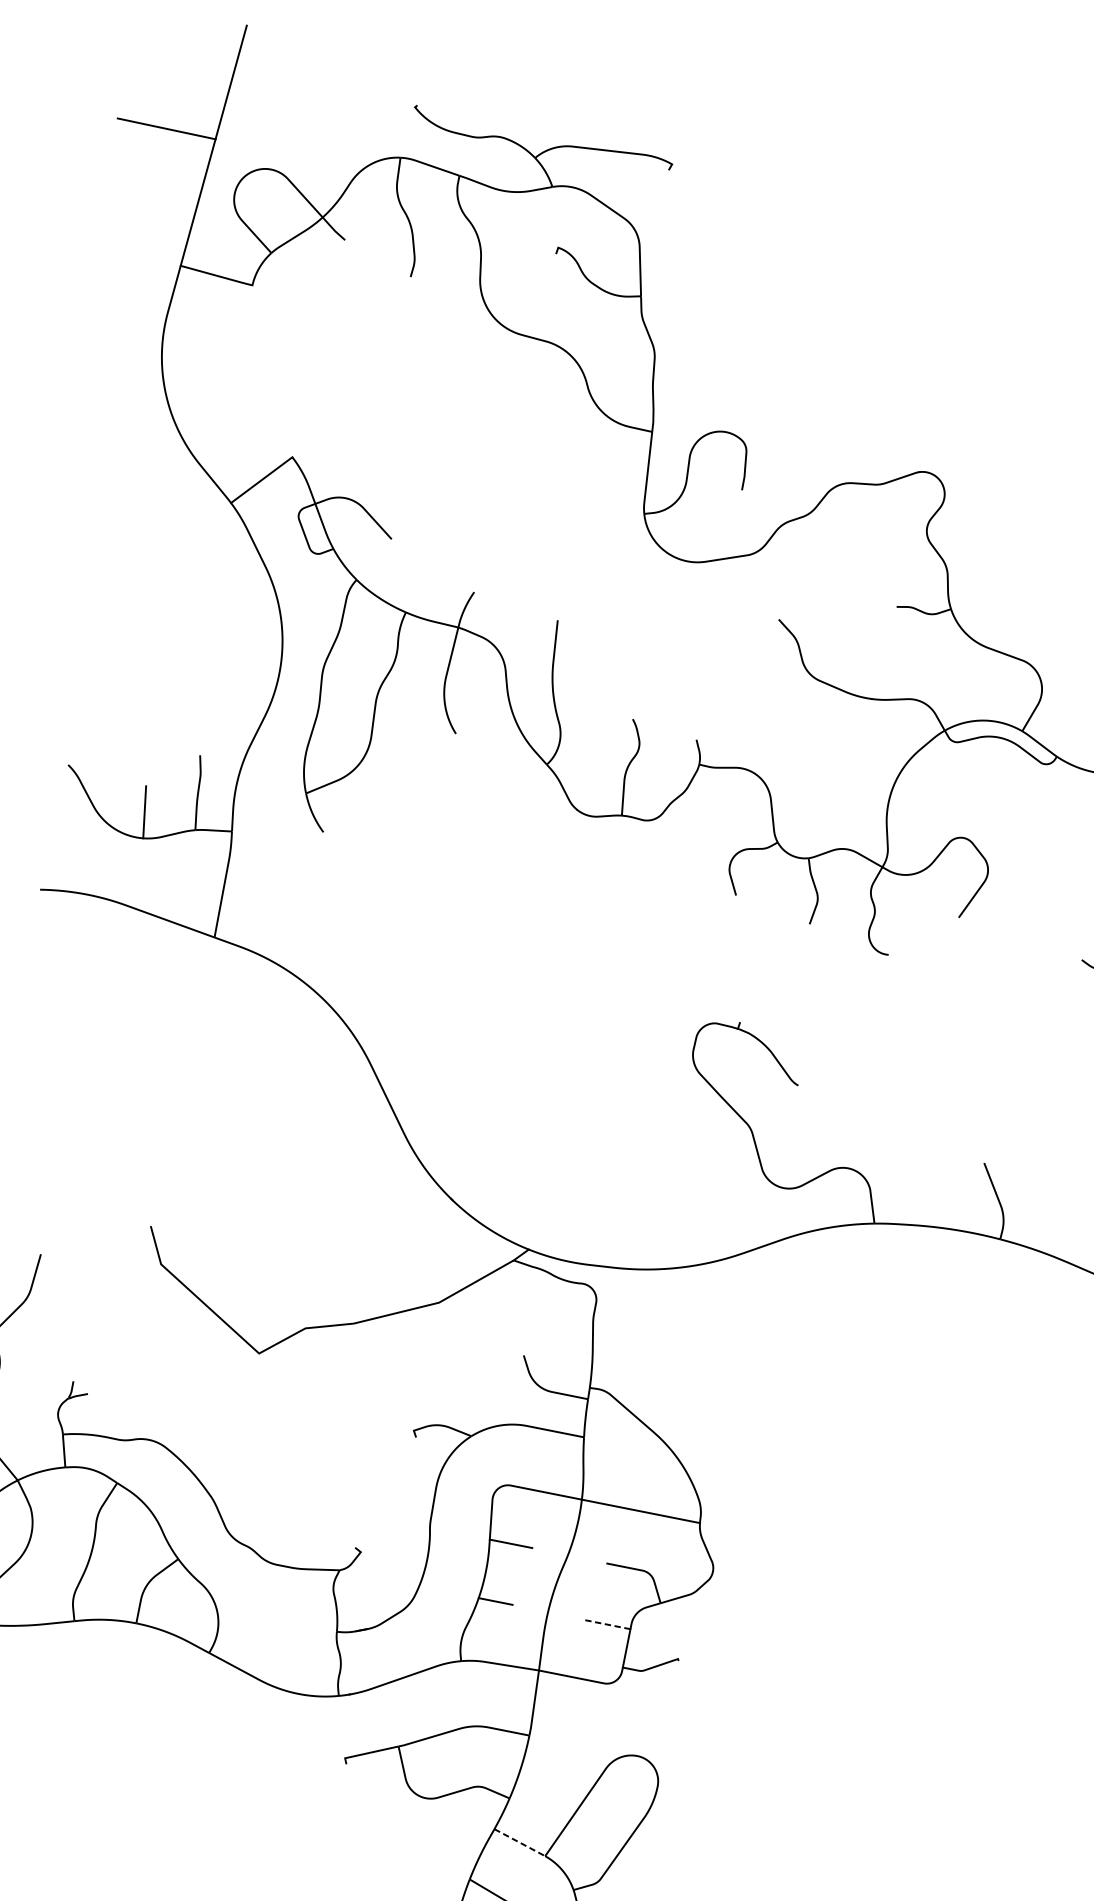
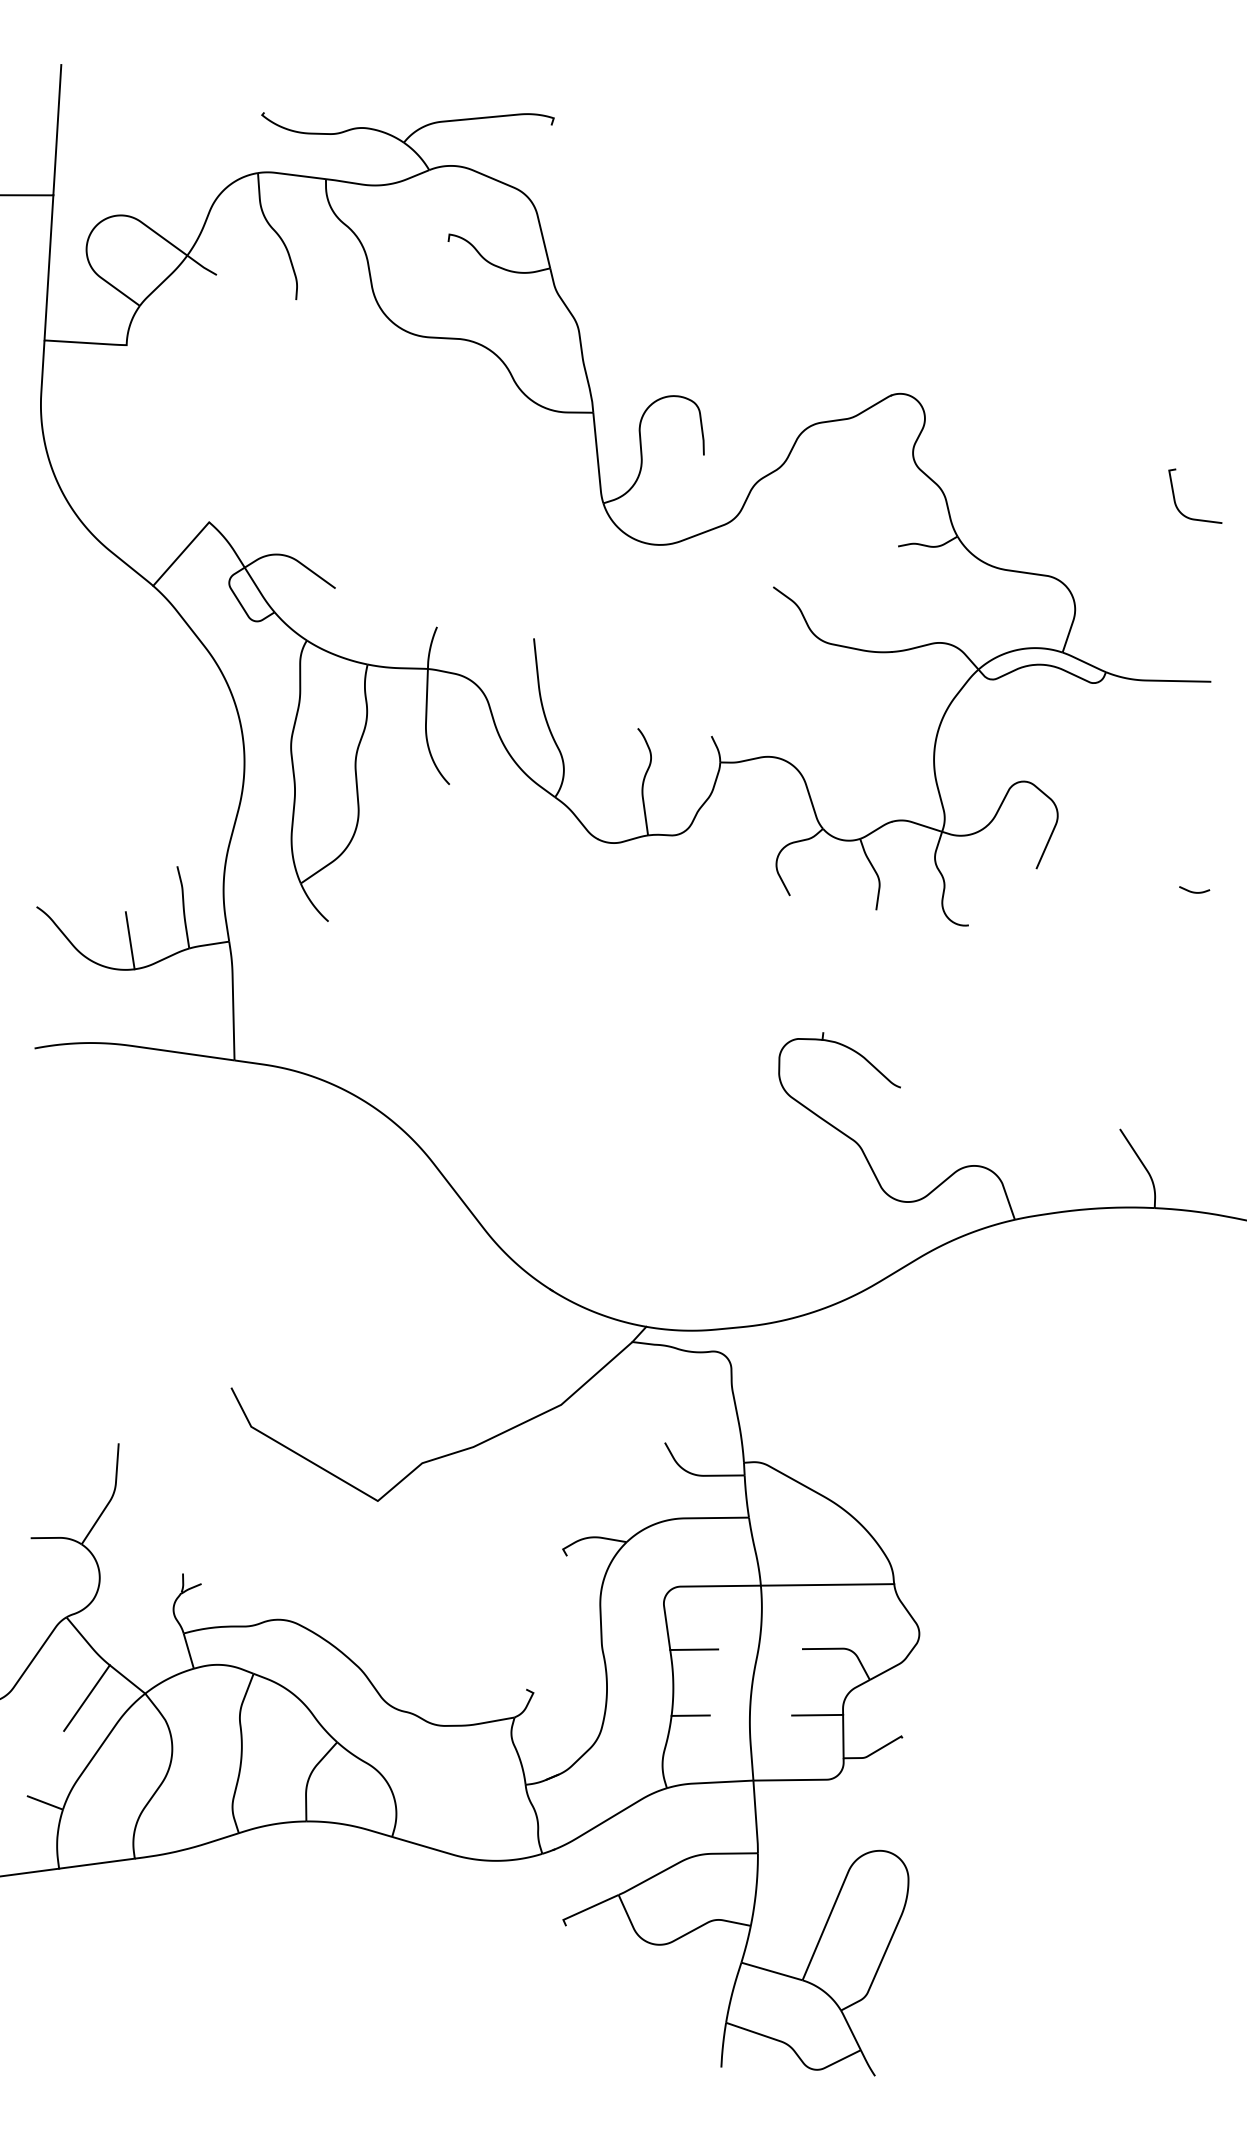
line: (607, 1624) -> (817, 1715), dashed -> solid
line: (520, 1842) -> (772, 1971), dashed -> solid

